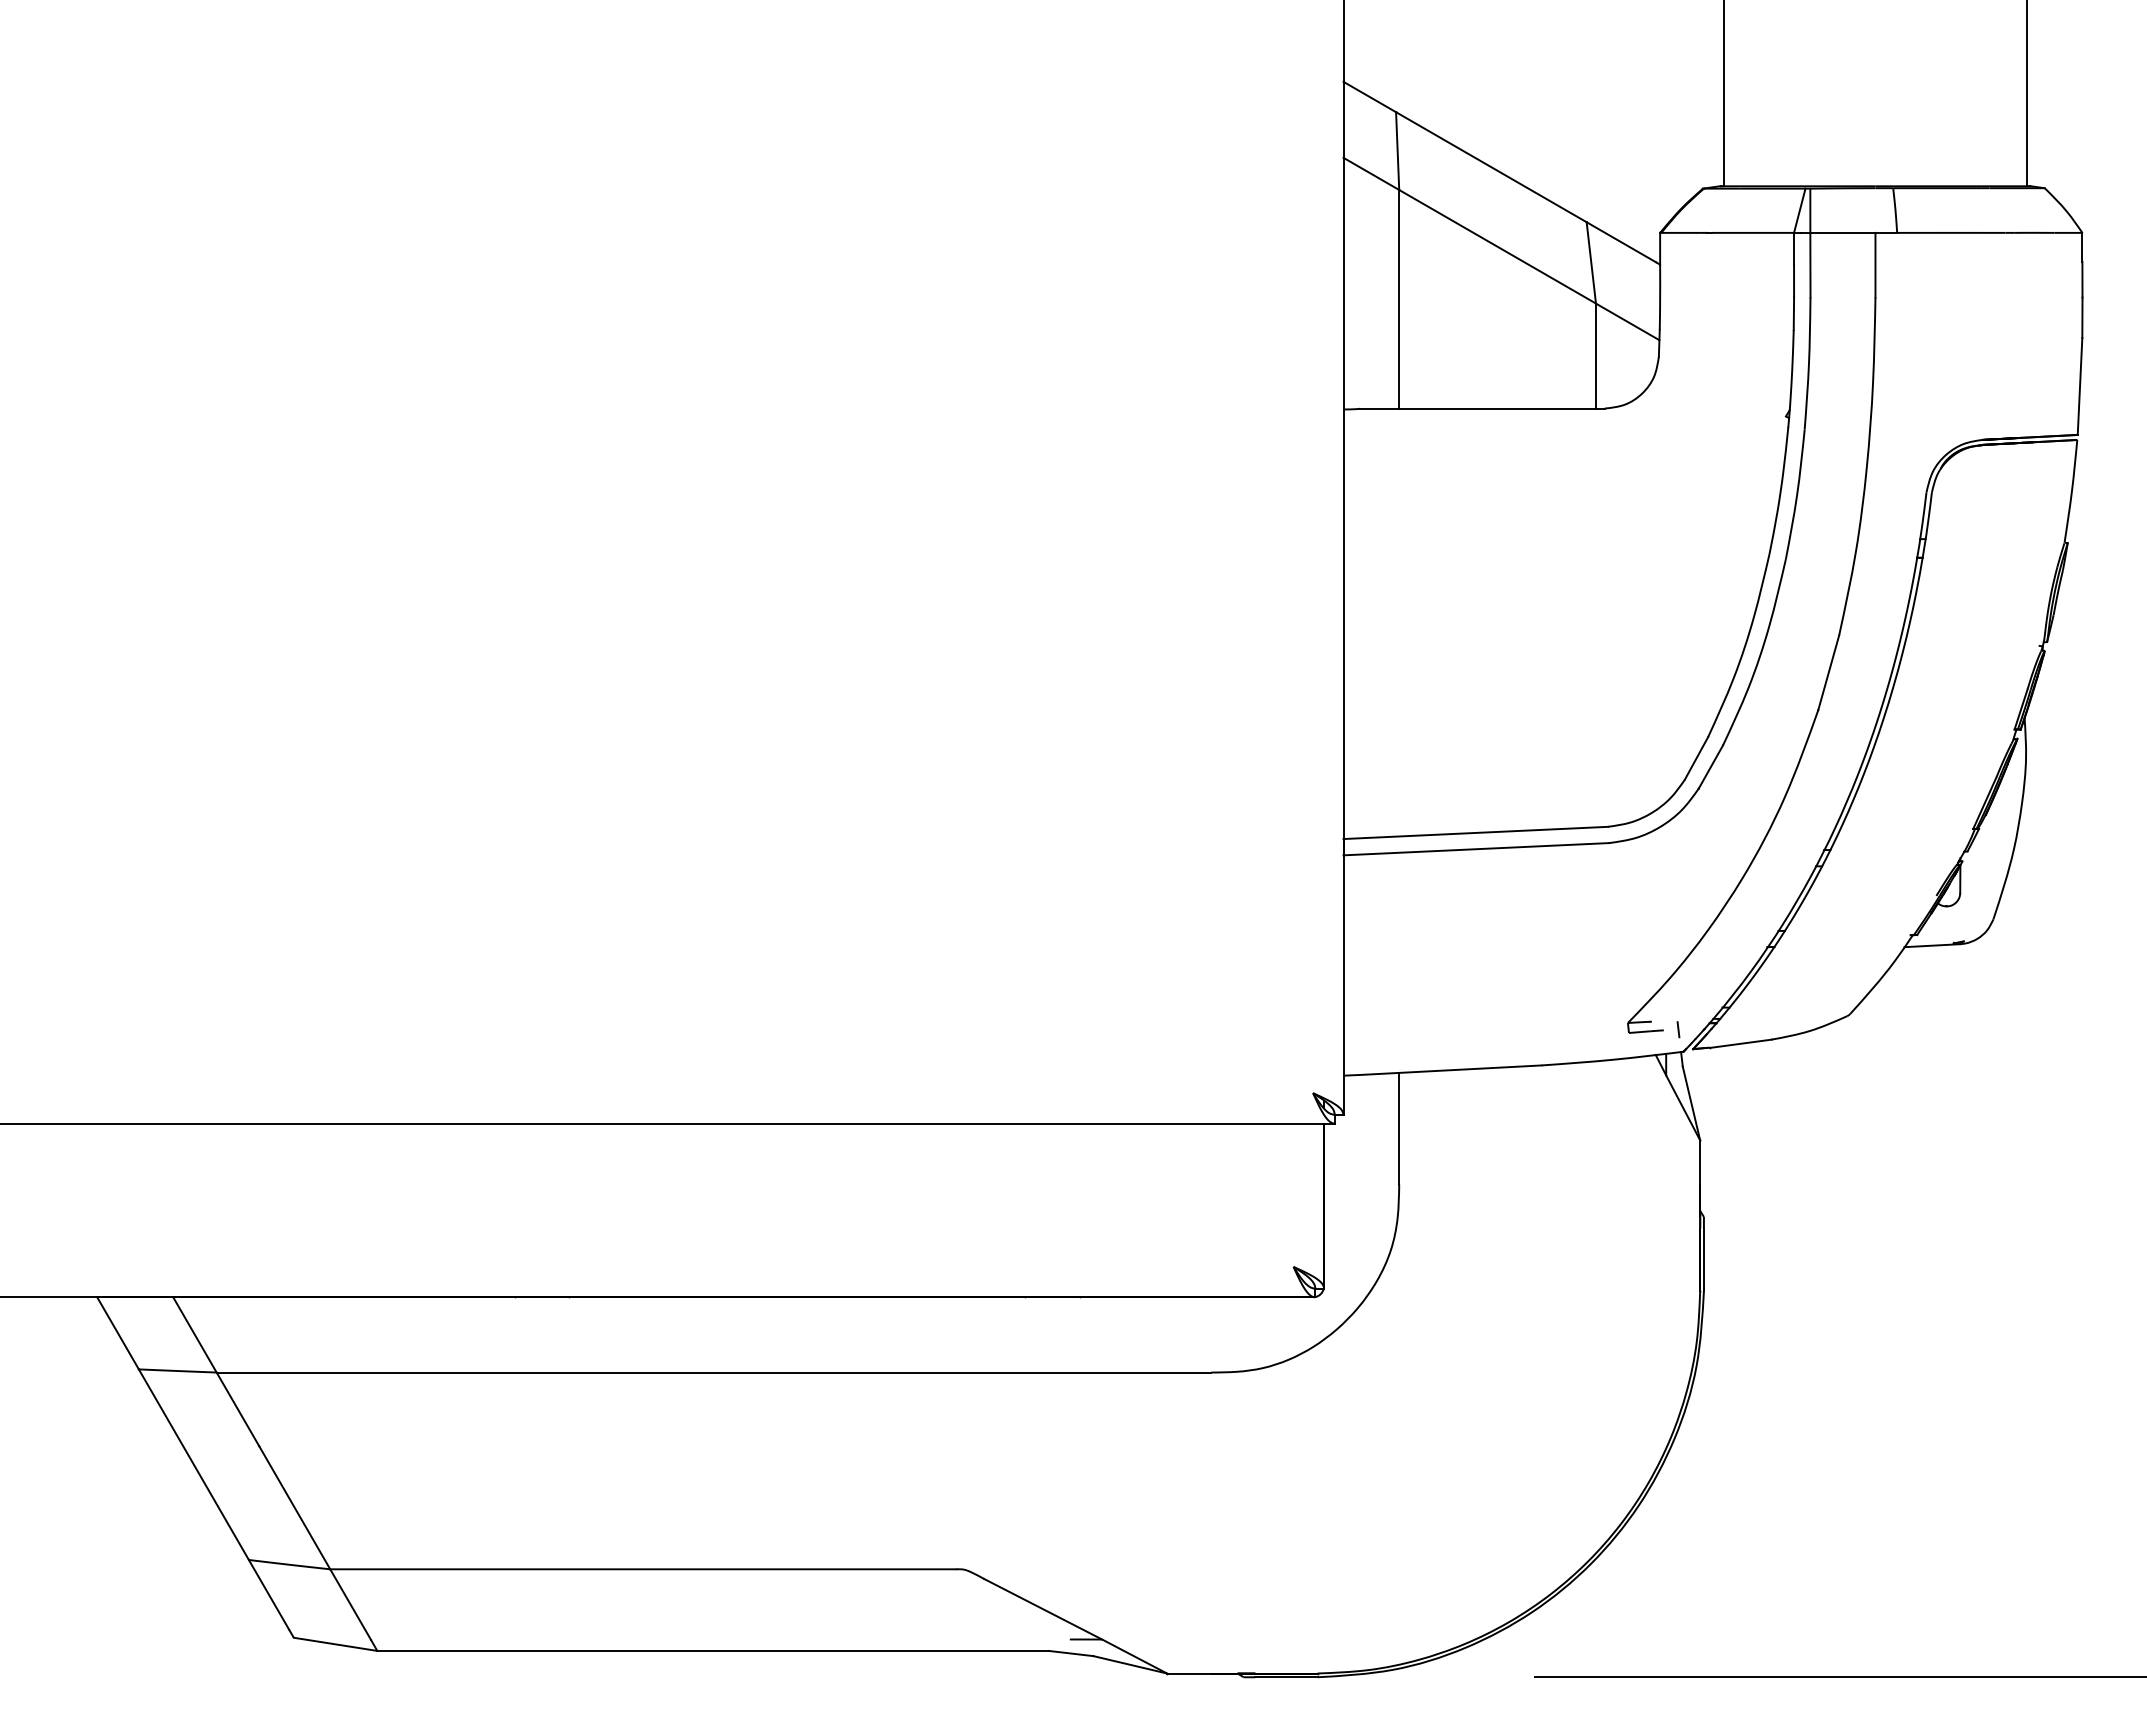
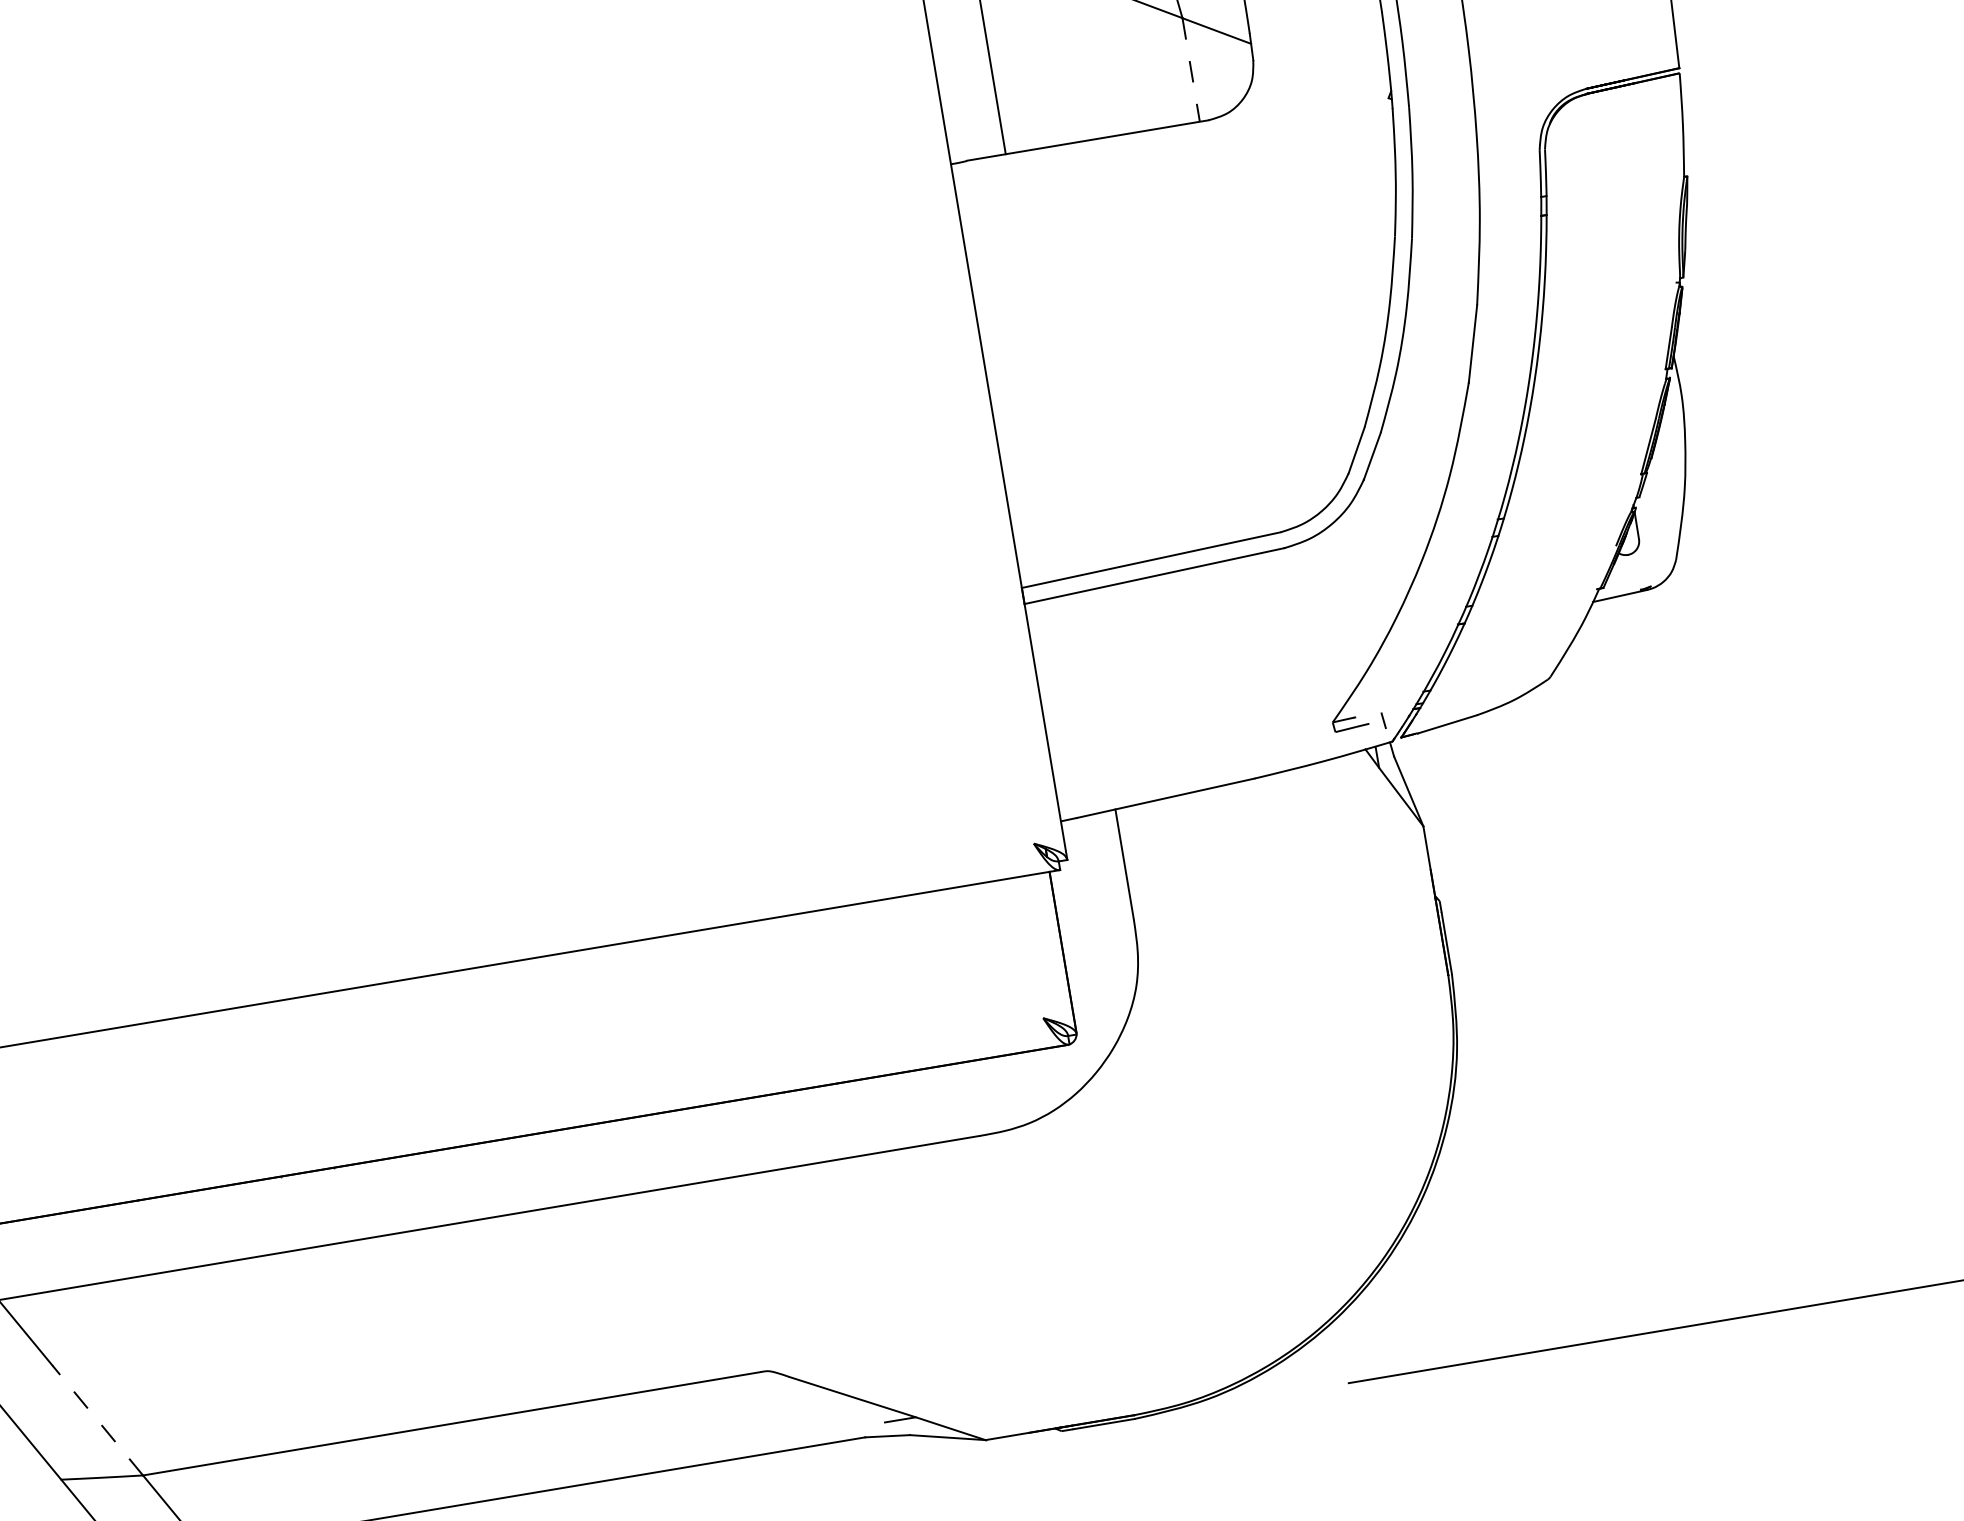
line: (1595, 356) -> (1190, 70), solid -> dashed
line: (294, 1507) -> (97, 1420), solid -> dashed

